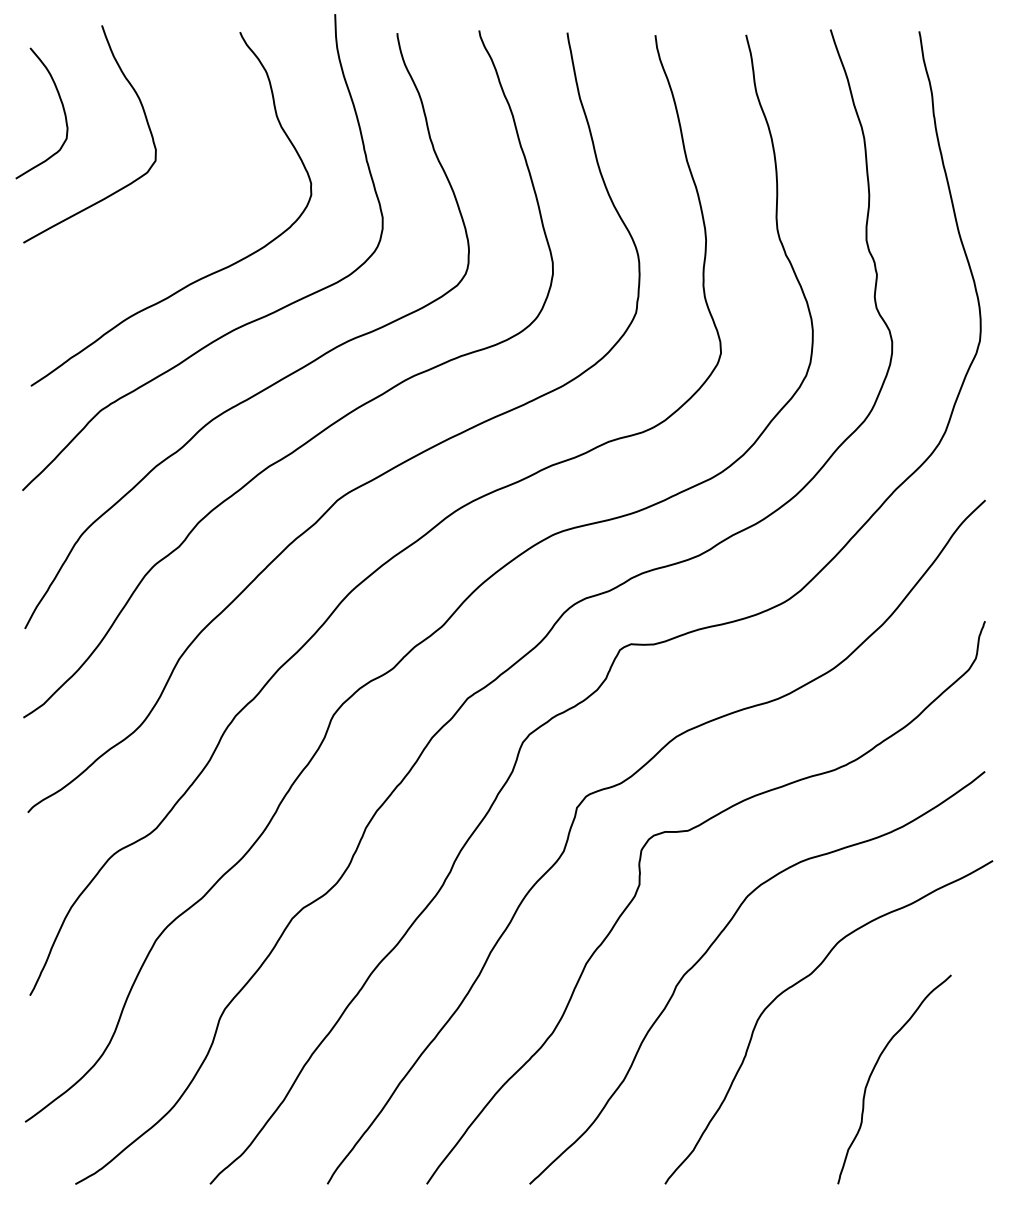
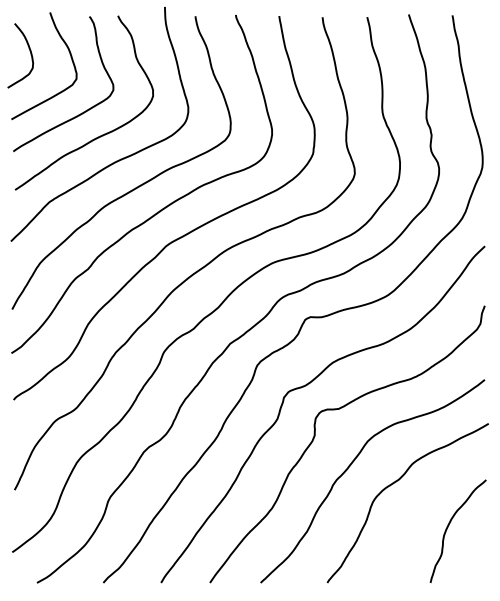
curve: (169, 226) -> (83, 111), added
curve: (876, 1067) -> (449, 525), moved

